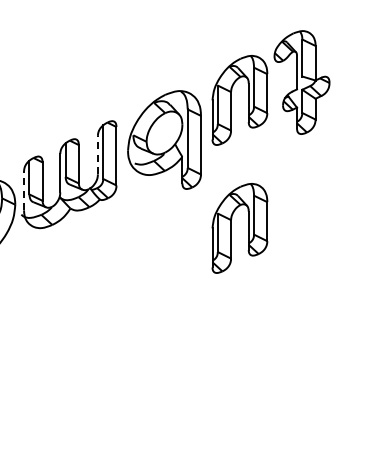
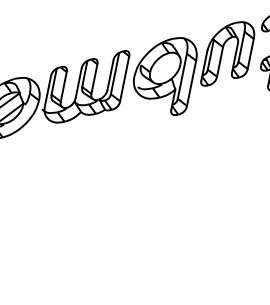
line: (97, 154) -> (110, 74), dashed -> solid
line: (24, 190) -> (48, 90), dashed -> solid
part: (231, 228) -> (202, 152), removed

